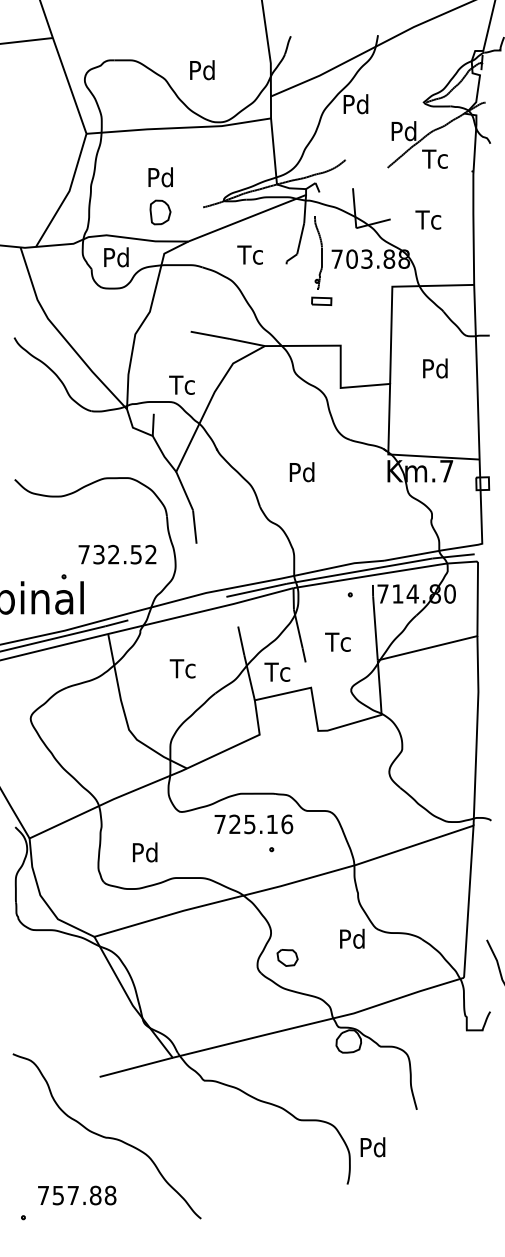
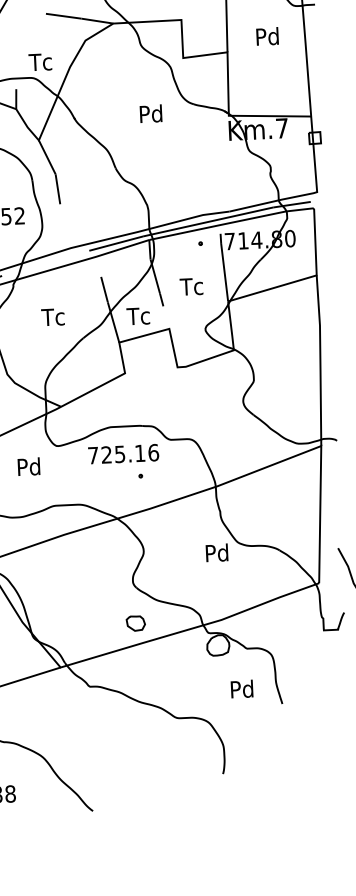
text: (301, 472) -> (150, 114), moved
text: (145, 852) -> (29, 466), moved
part: (287, 957) -> (135, 623), moved
text: (372, 1147) -> (241, 689), moved

